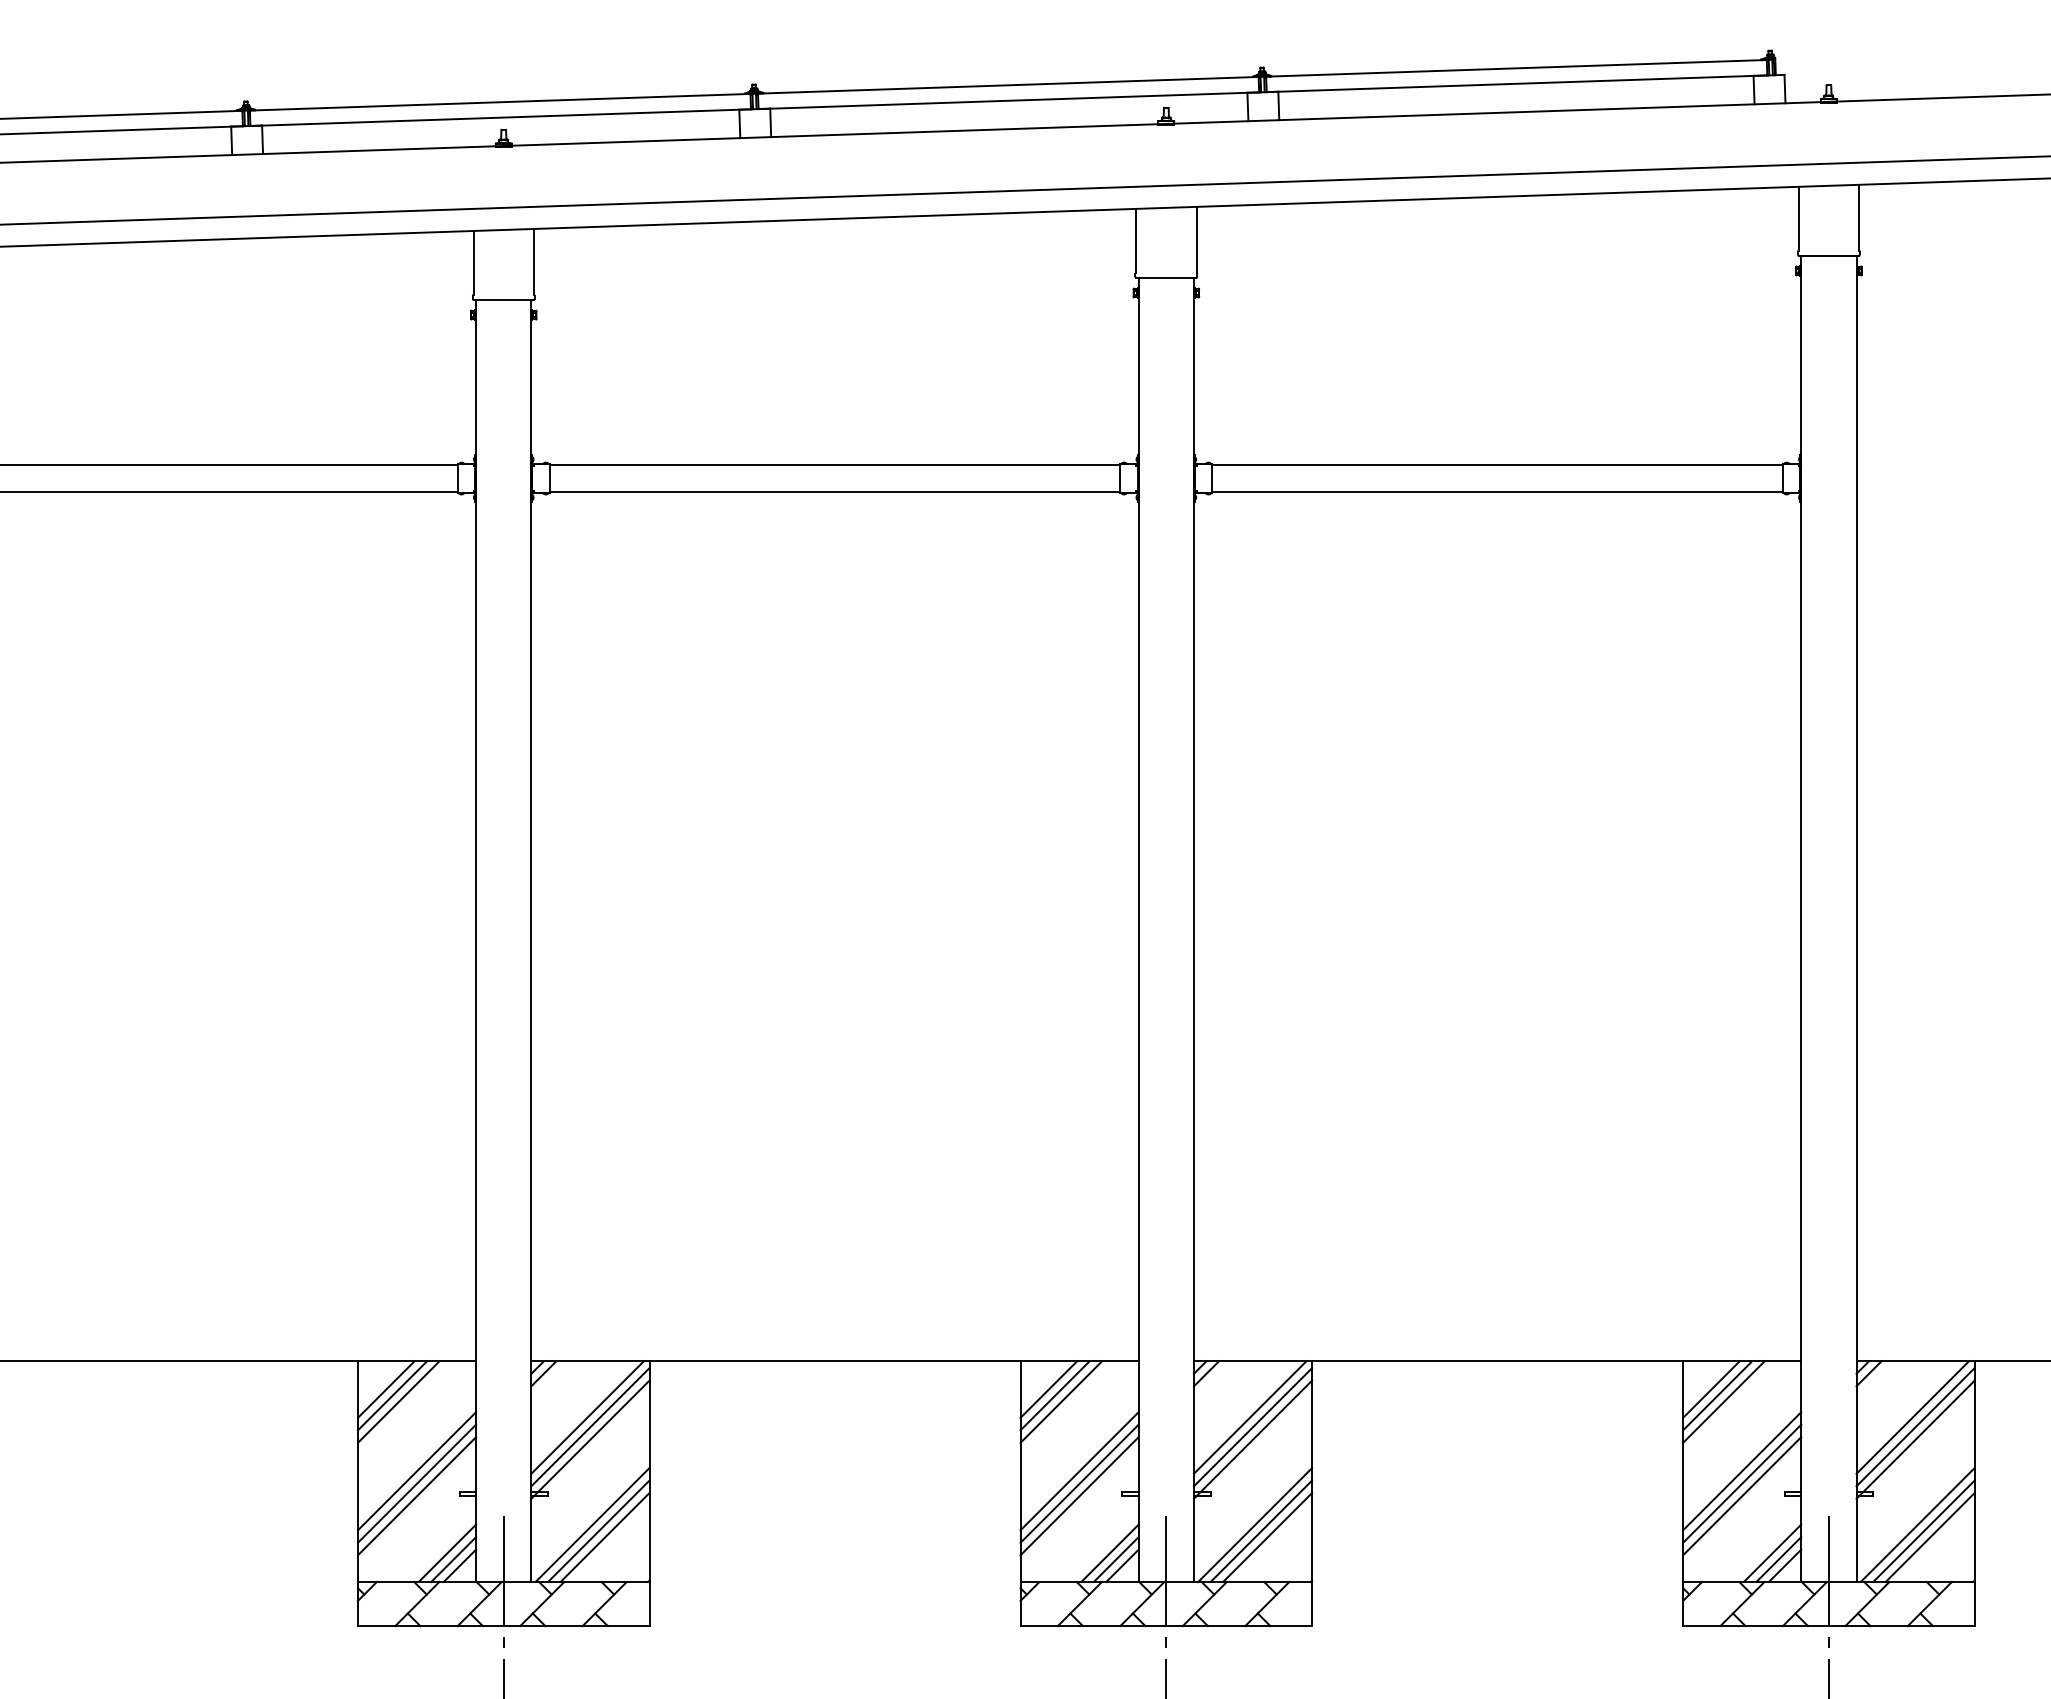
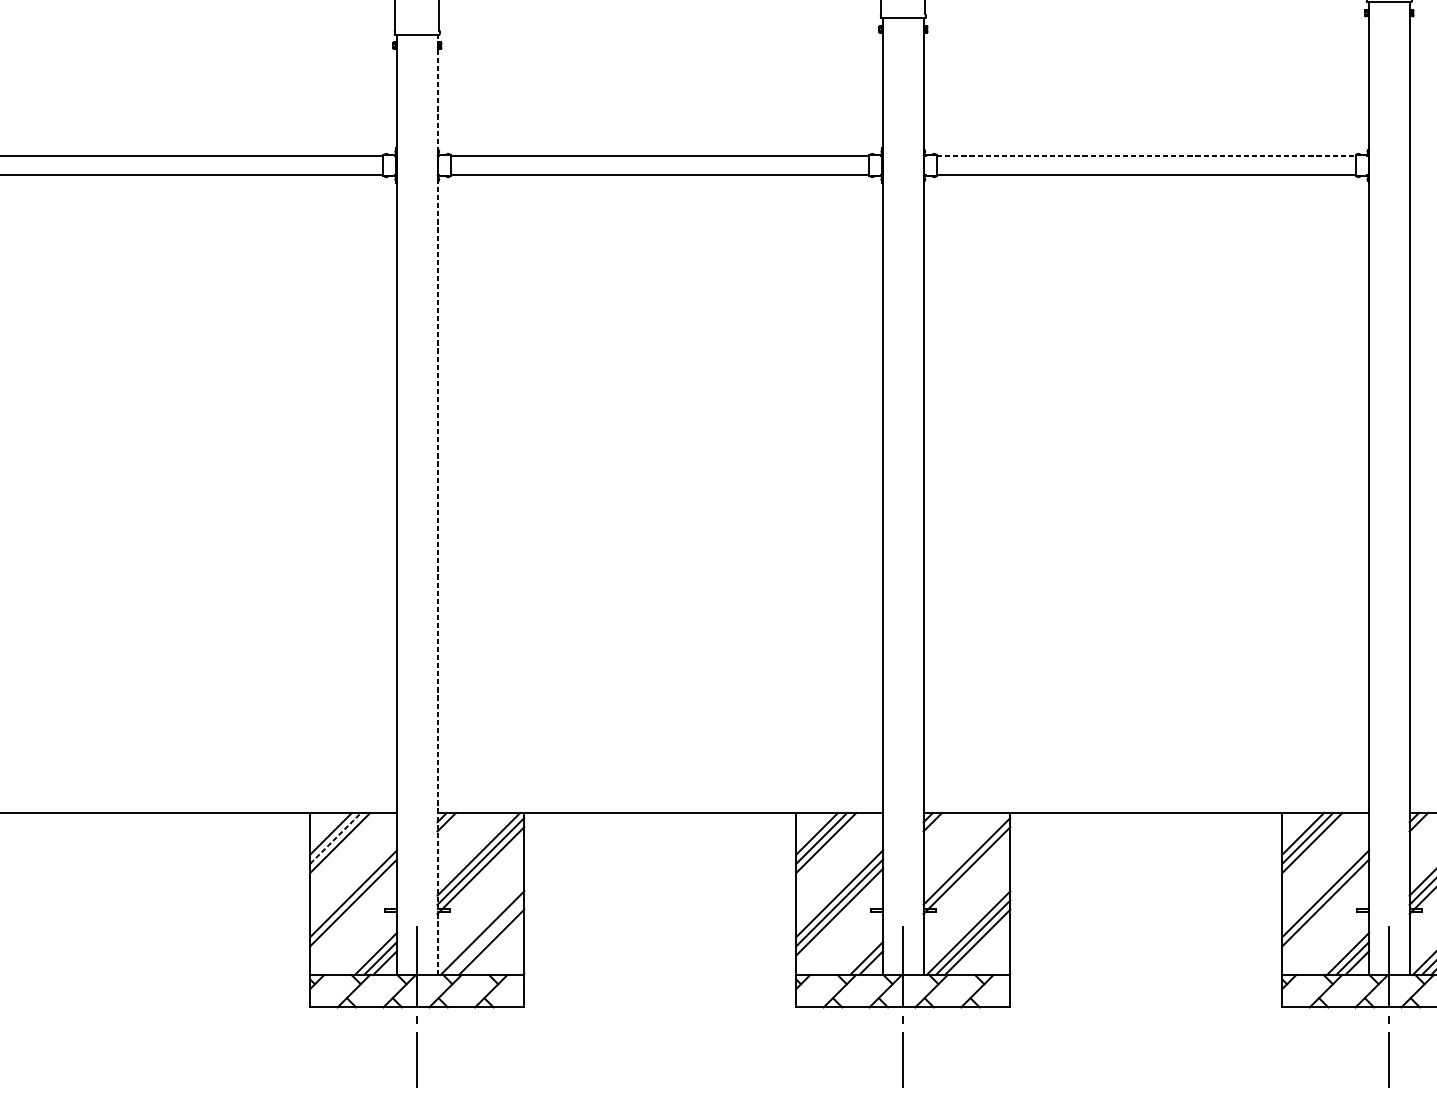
line: (1498, 465) -> (1147, 155), solid -> dashed
line: (531, 941) -> (437, 505), solid -> dashed
line: (392, 1395) -> (335, 838), solid -> dashed
line: (1249, 1417) -> (964, 854), removed
line: (416, 1496) -> (353, 912), removed
line: (1742, 1496) -> (1326, 912), removed
line: (598, 1530) -> (486, 937), removed
line: (1109, 1552) -> (861, 953), removed

